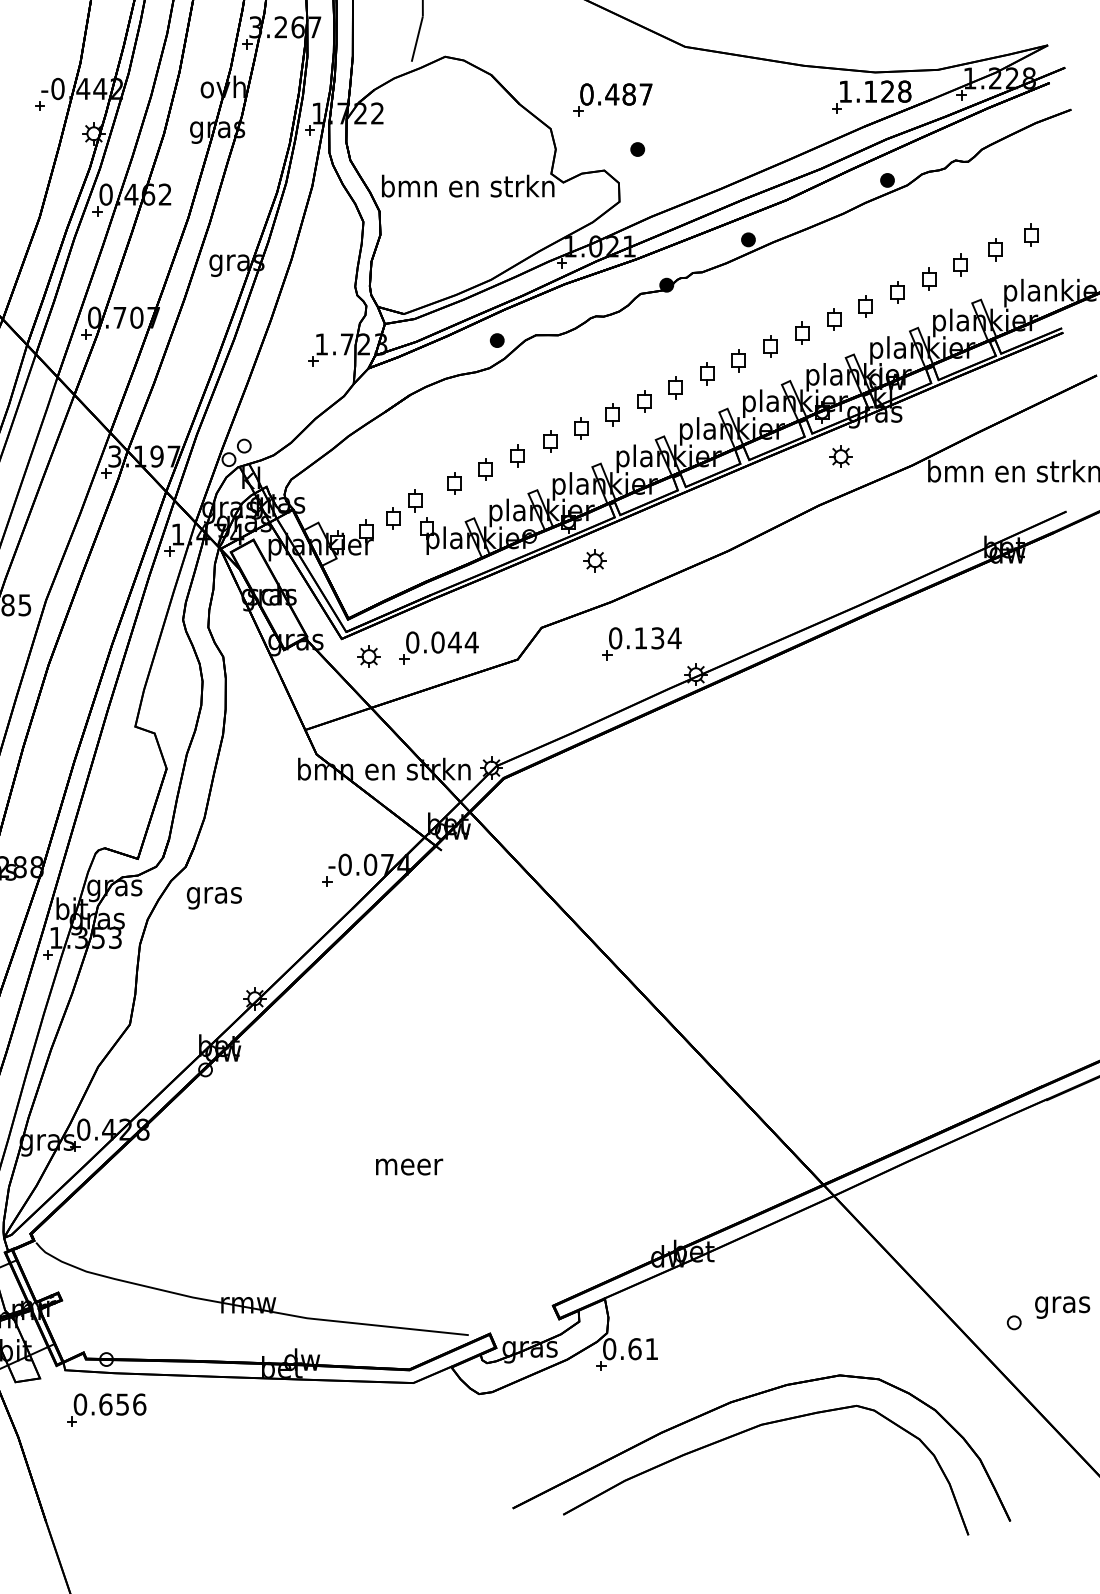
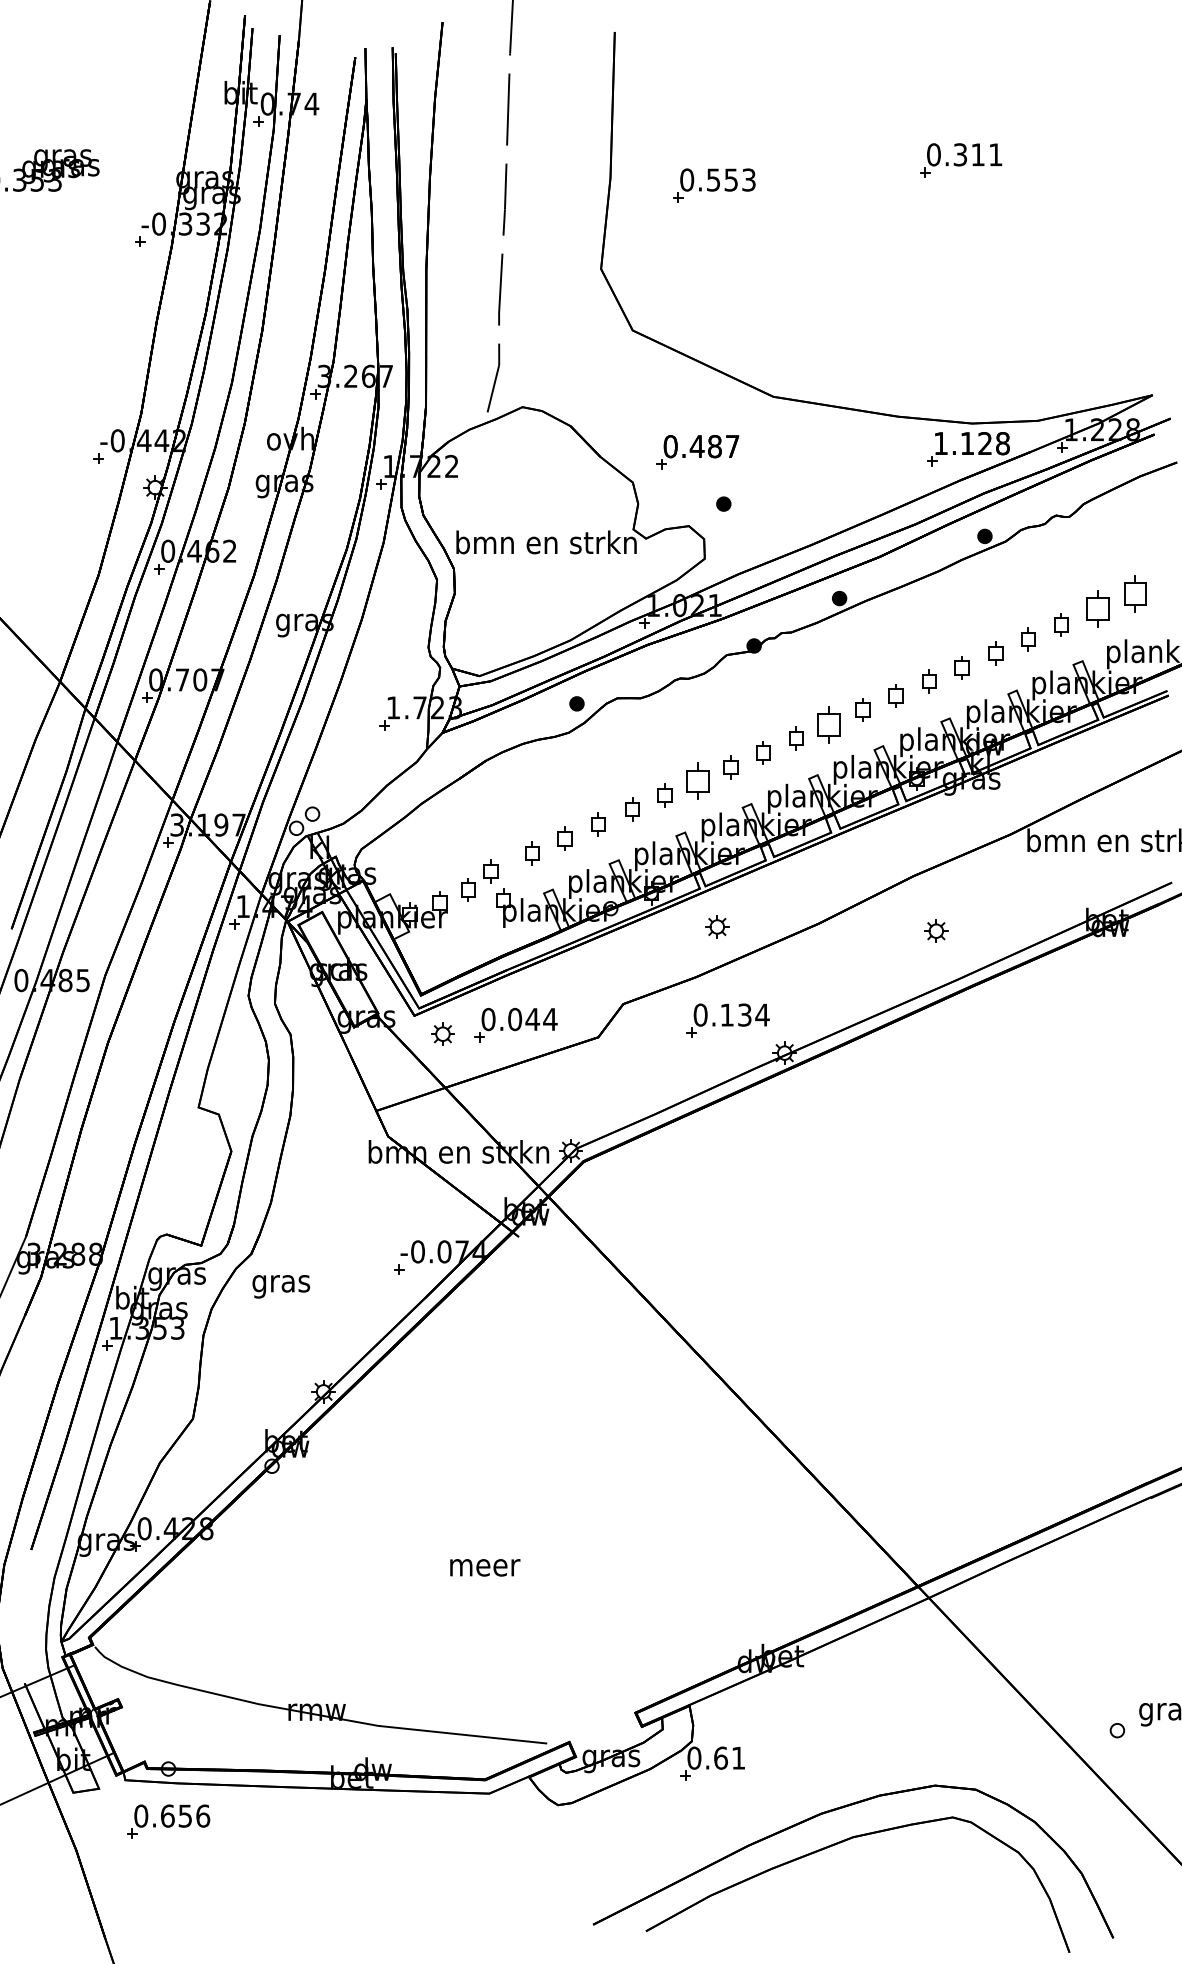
part: (1031, 235) -> (1135, 593), size x1.6
part: (995, 249) -> (1097, 608), size x1.6
part: (738, 360) -> (829, 724), size x1.6
part: (612, 414) -> (697, 781), size x1.6
part: (841, 456) -> (936, 930), moved
part: (595, 560) -> (717, 926), moved

